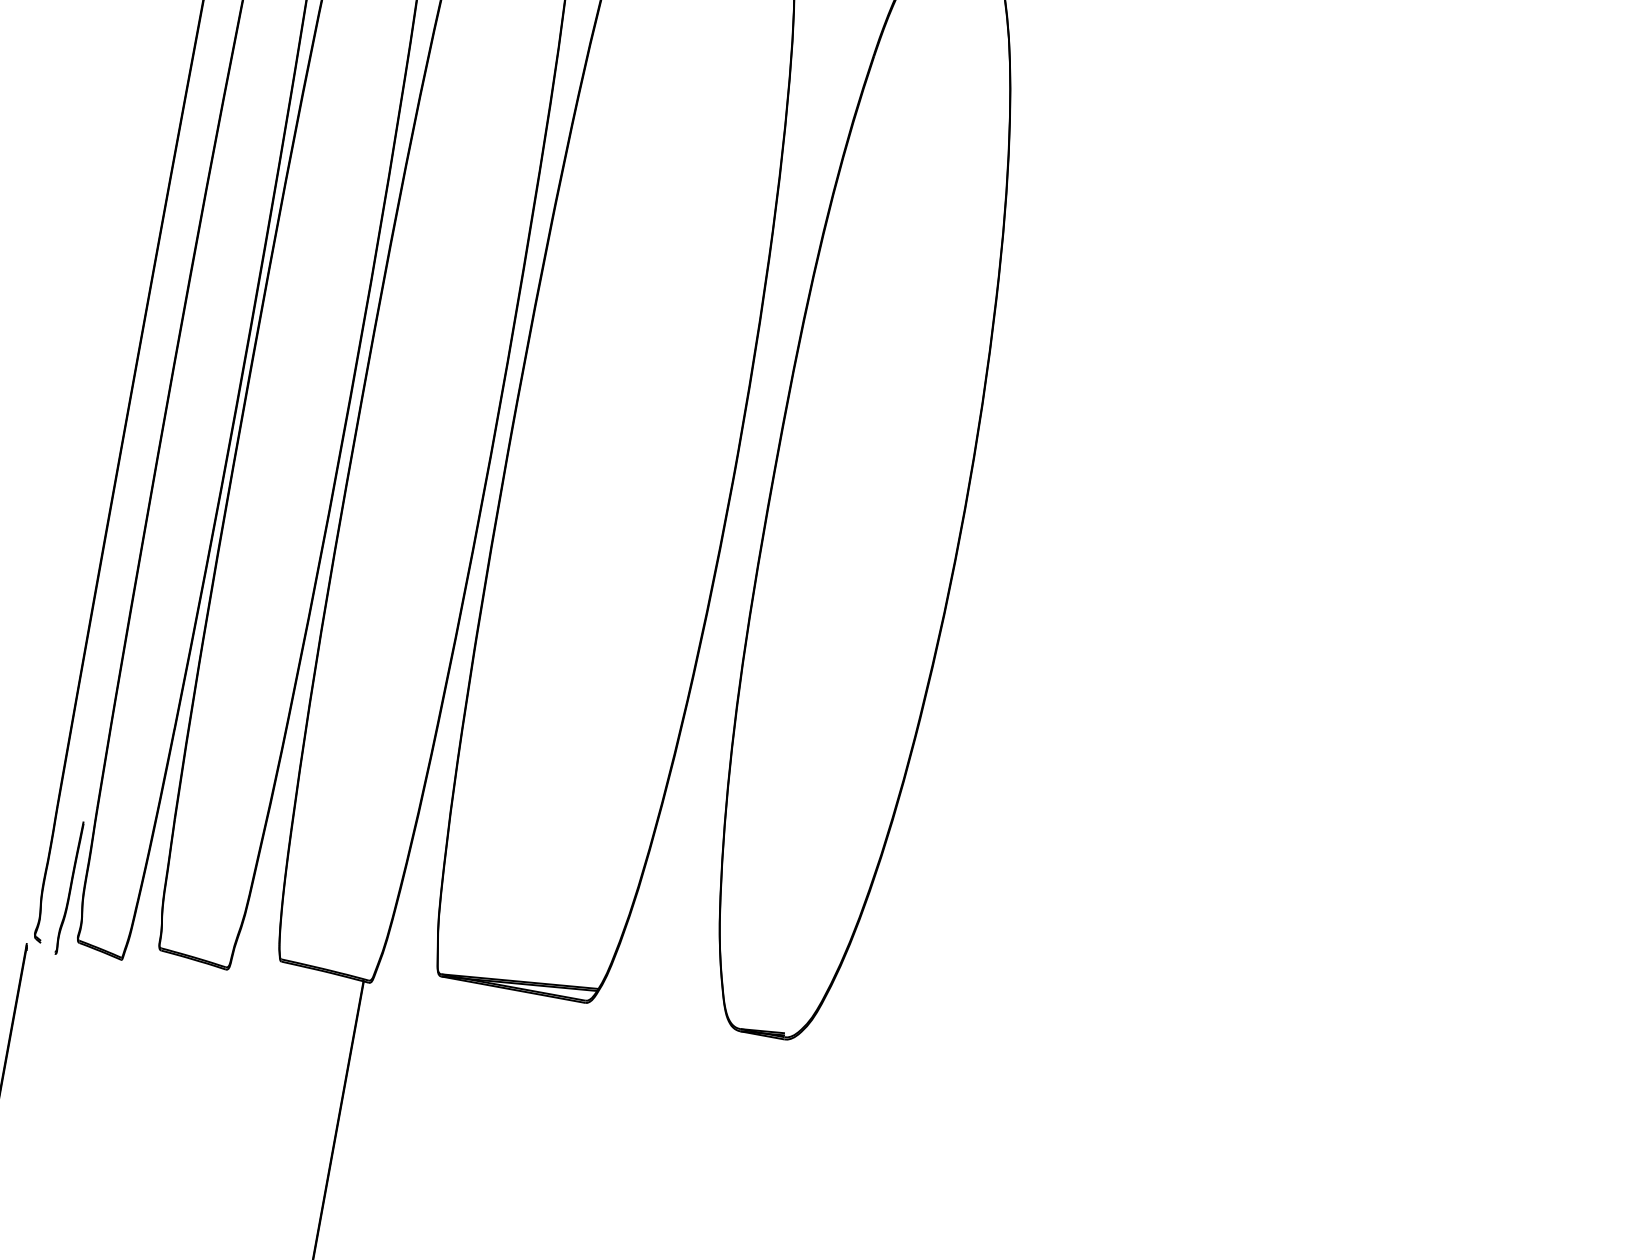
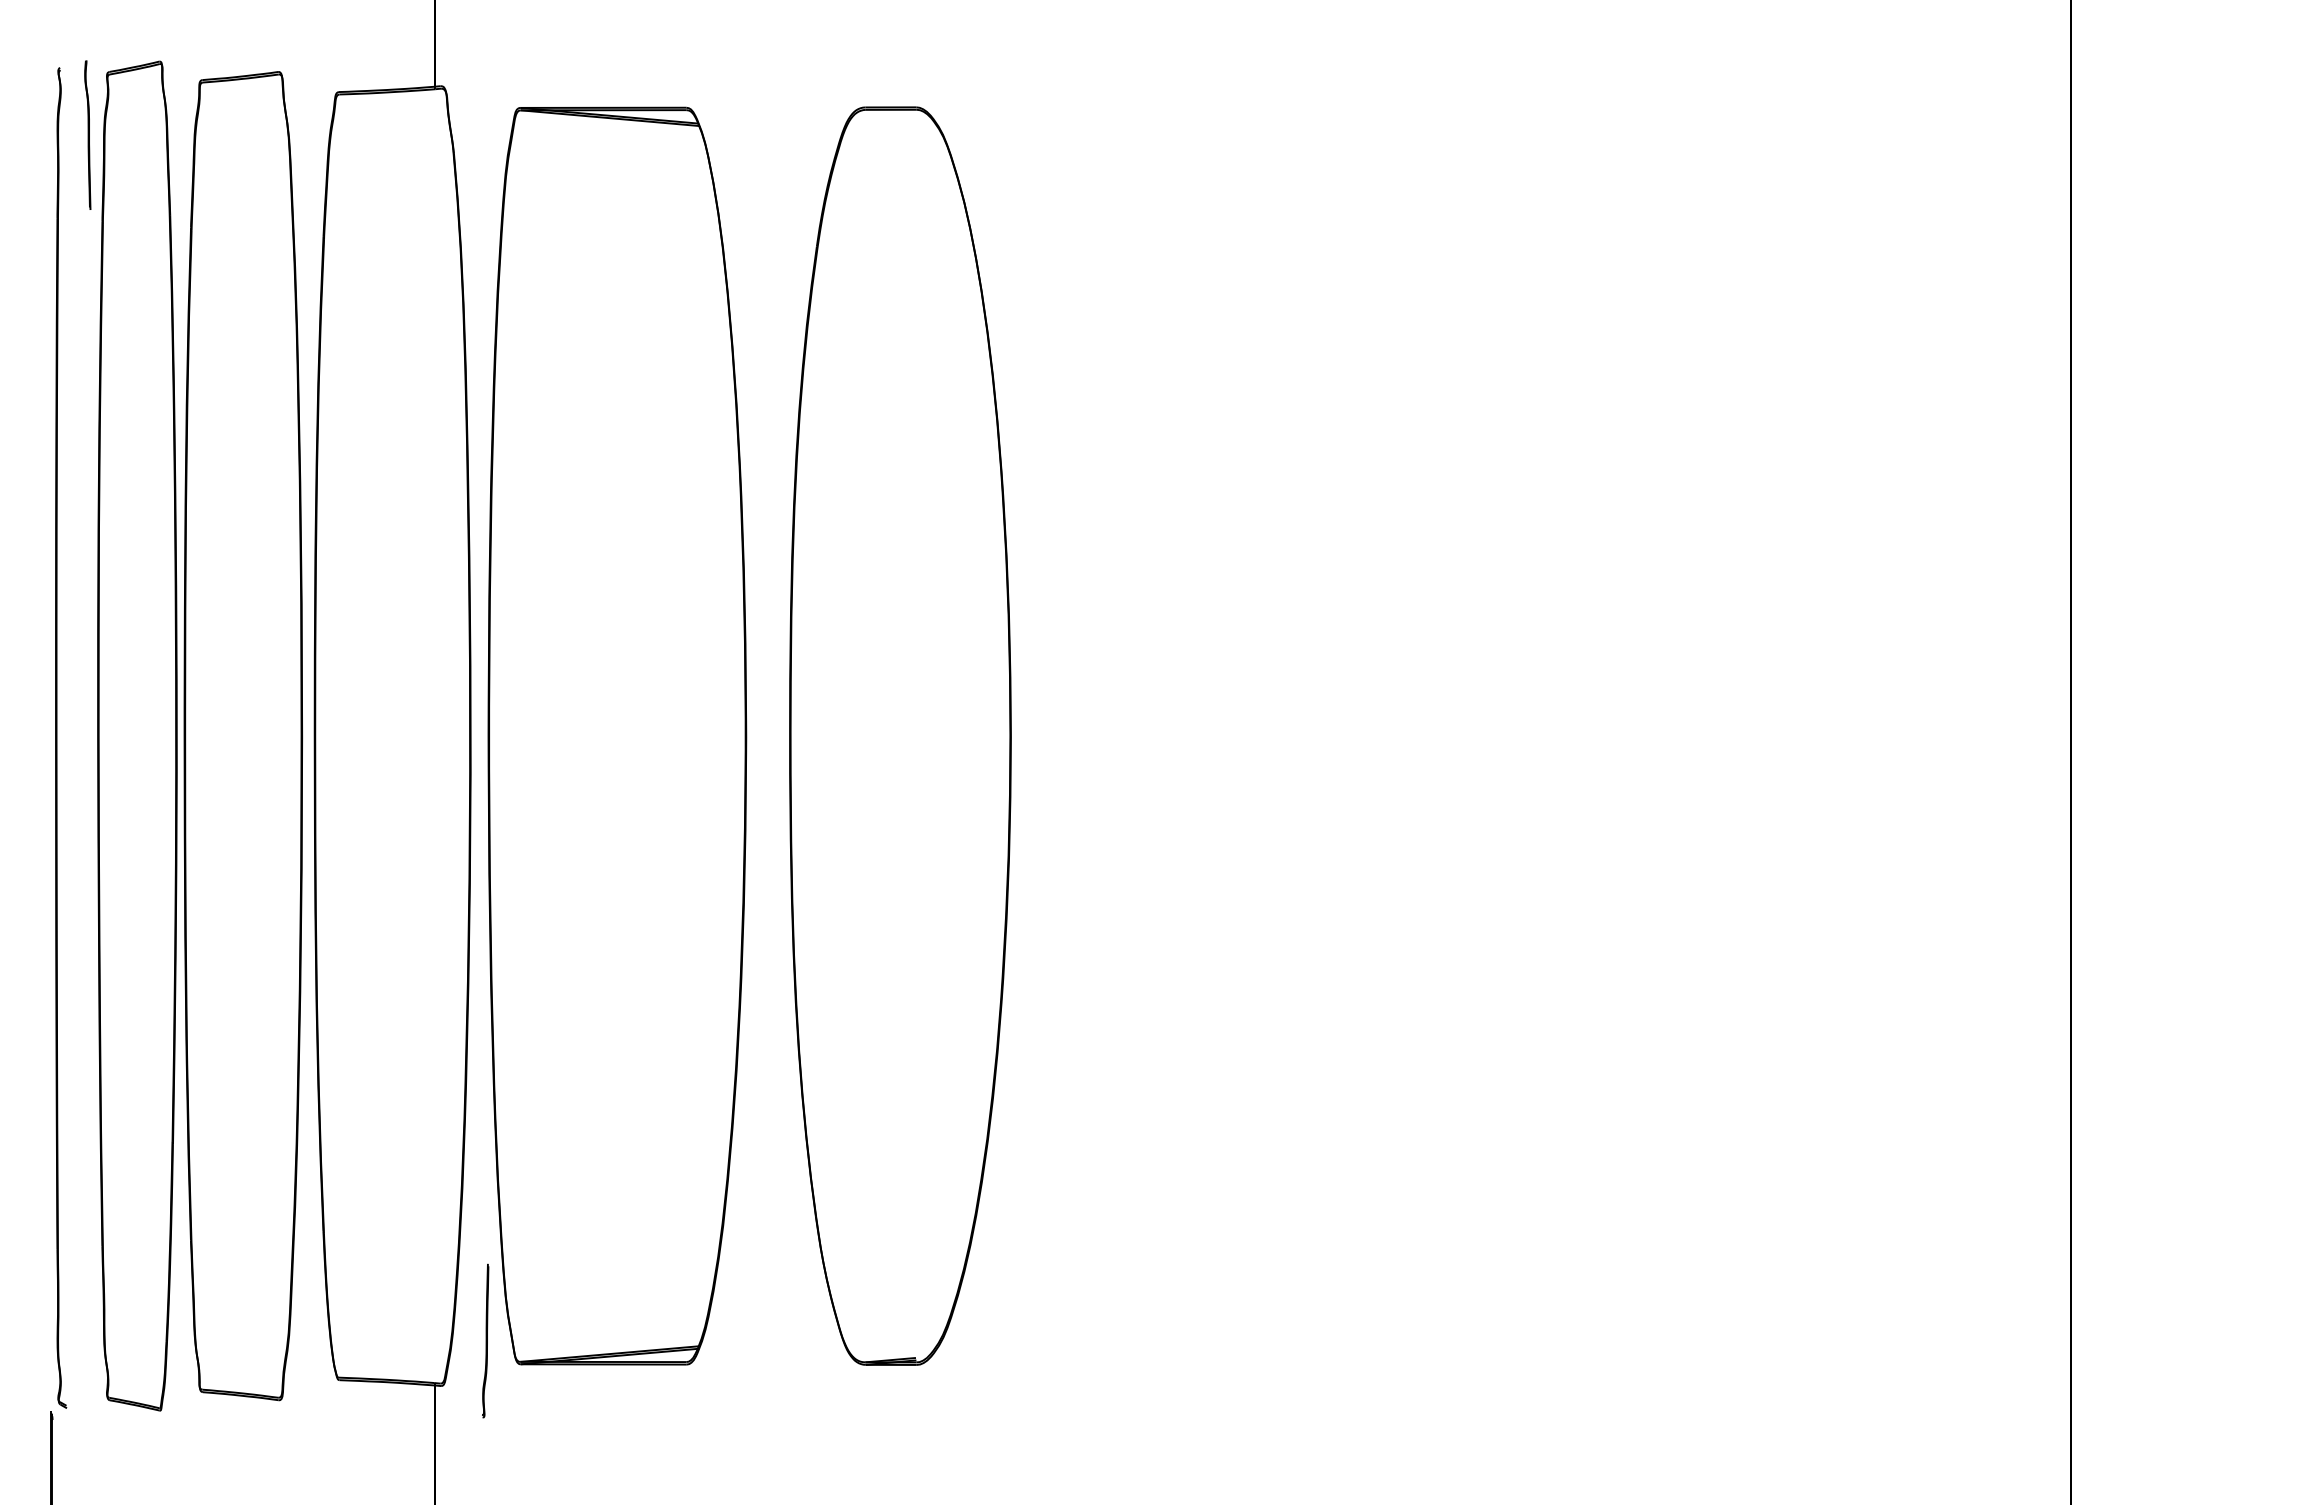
part: (69, 887) -> (485, 1340), moved

